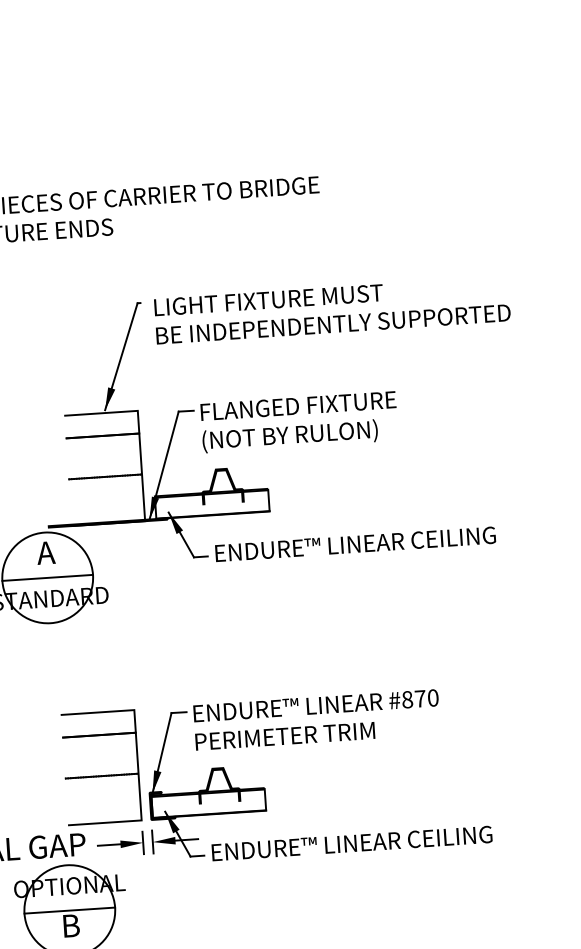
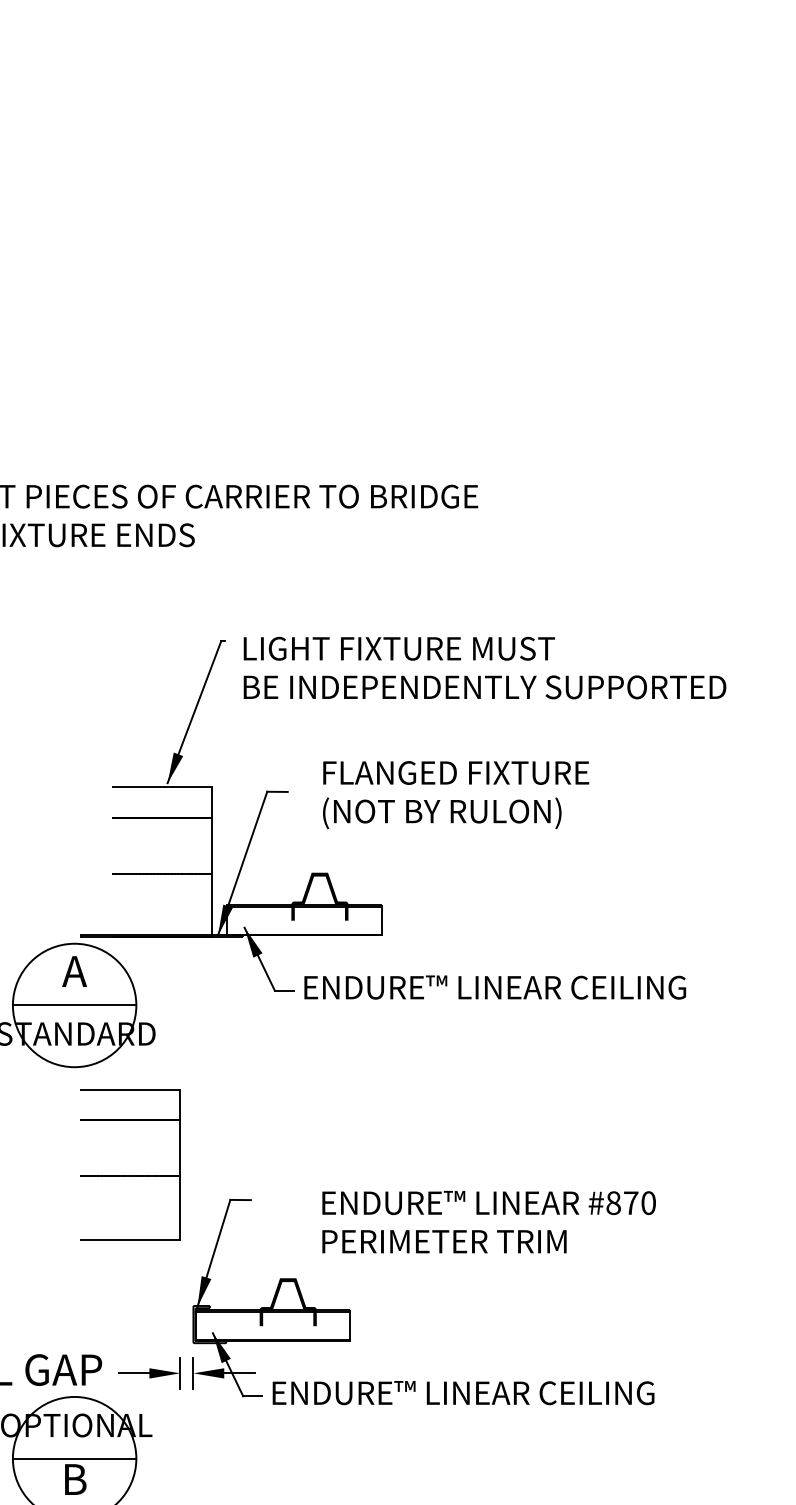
text: (299, 422) -> (456, 795), moved
text: (316, 720) -> (488, 1222), moved
part: (102, 775) -> (130, 1175), moved

